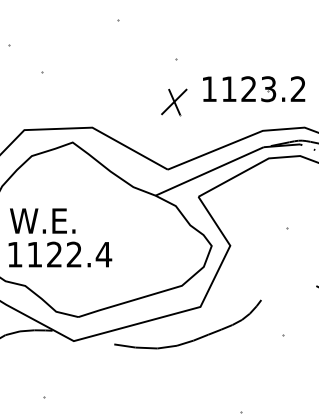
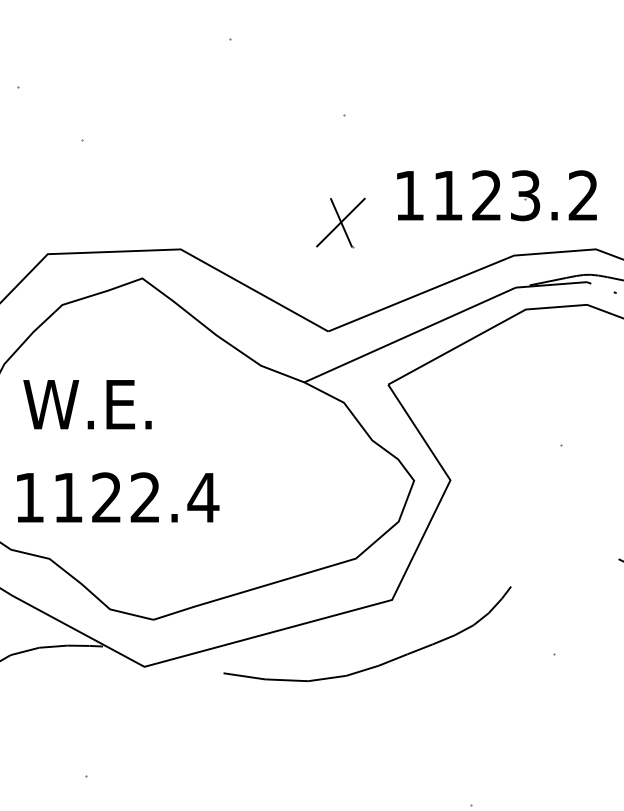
part: (254, 89) -> (497, 196), moved
part: (174, 102) -> (341, 223), moved
text: (42, 220) -> (87, 403), moved

